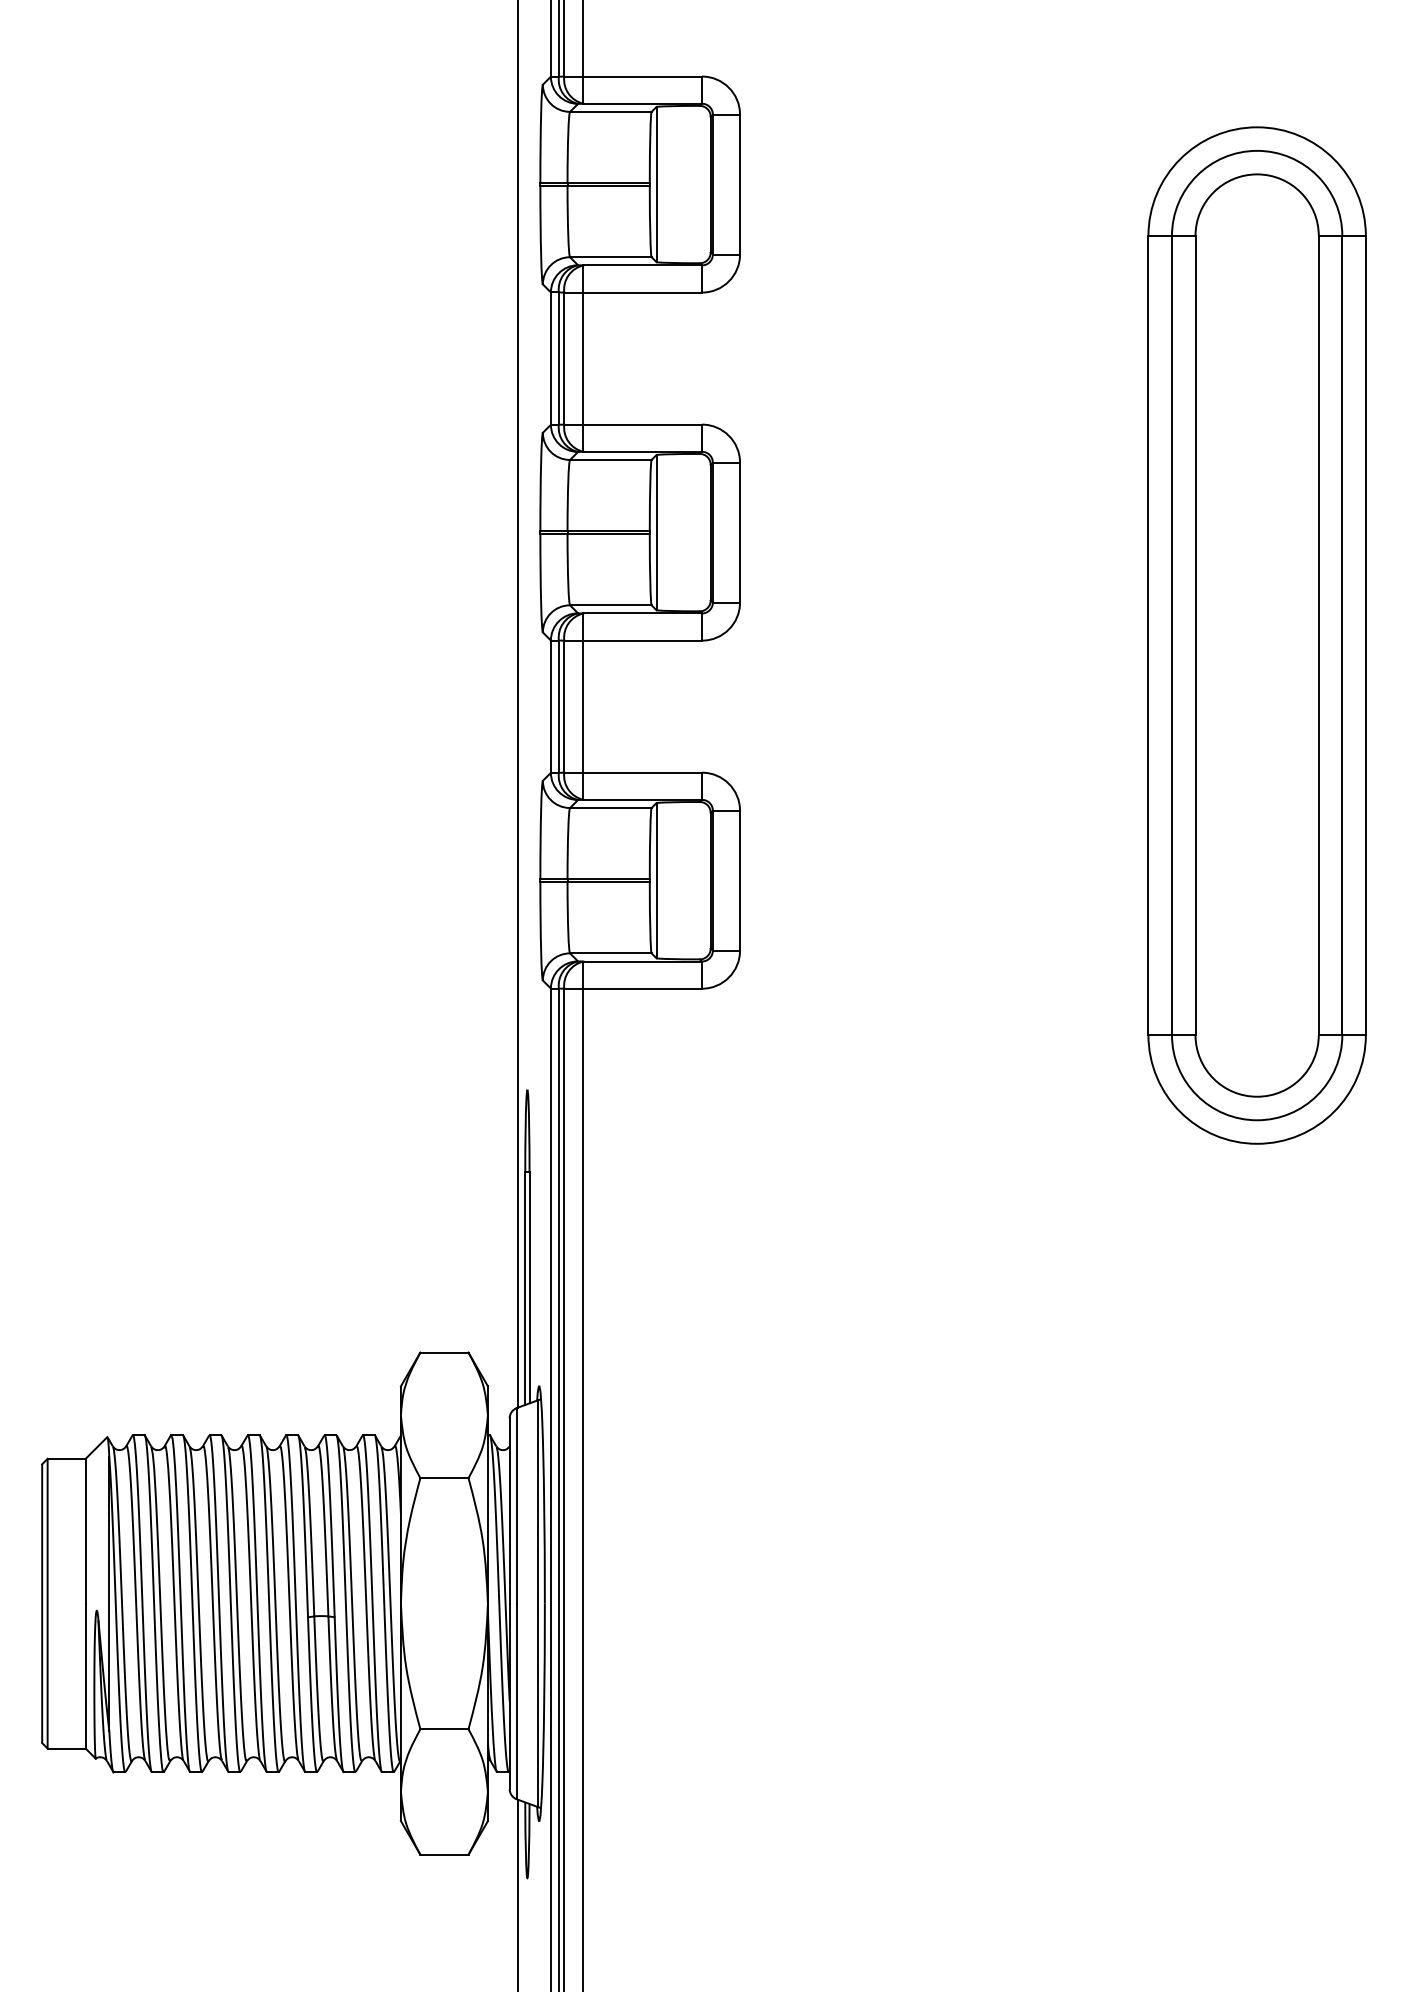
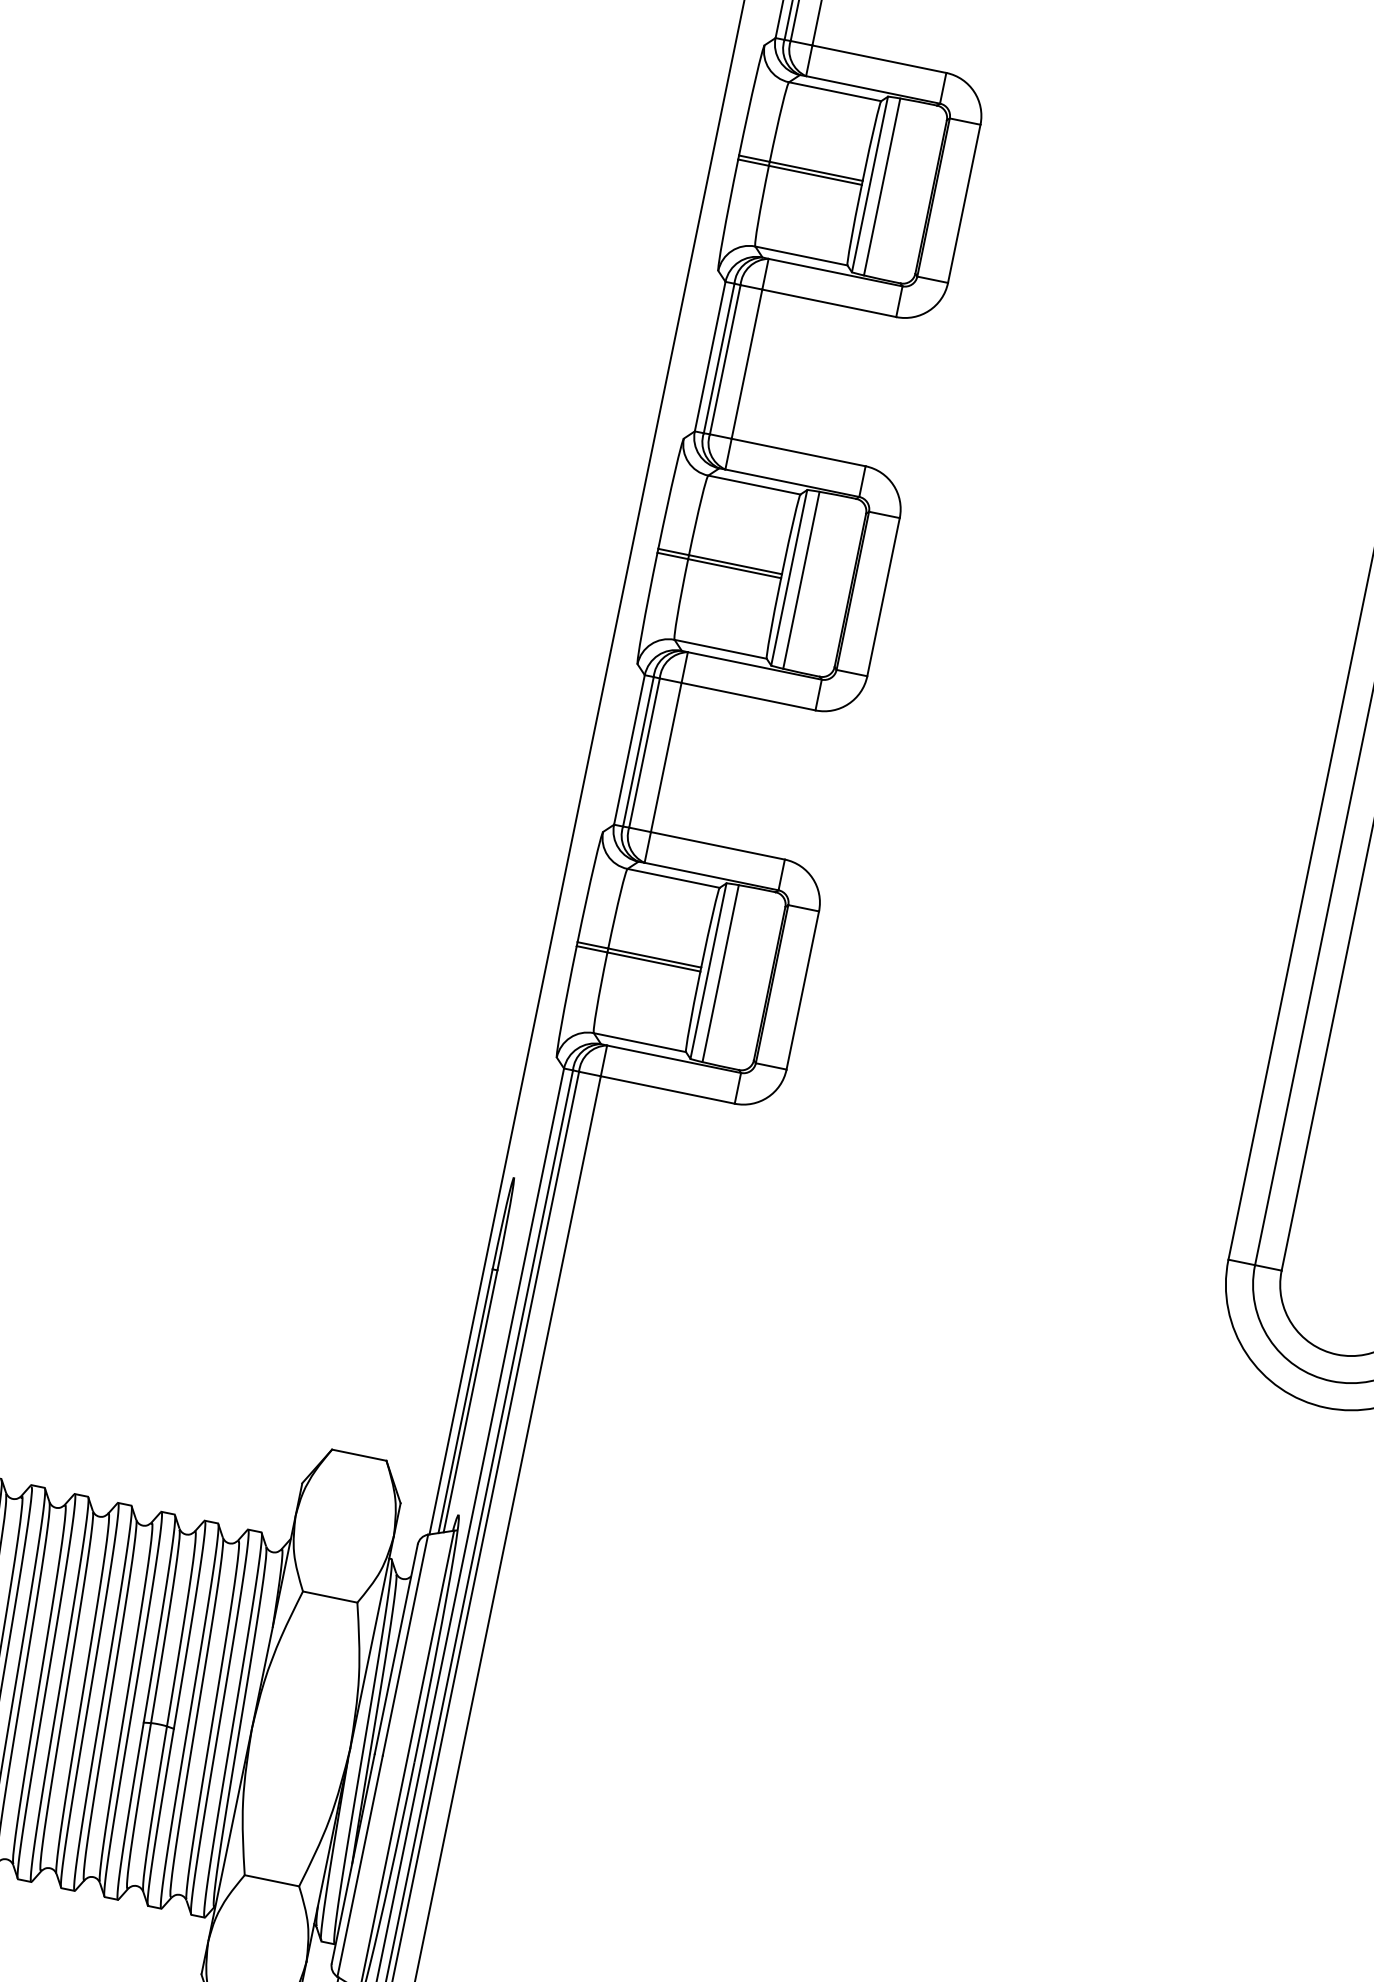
line: (667, 184) -> (882, 186), added
line: (667, 532) -> (801, 580), added
line: (667, 880) -> (720, 973), added

